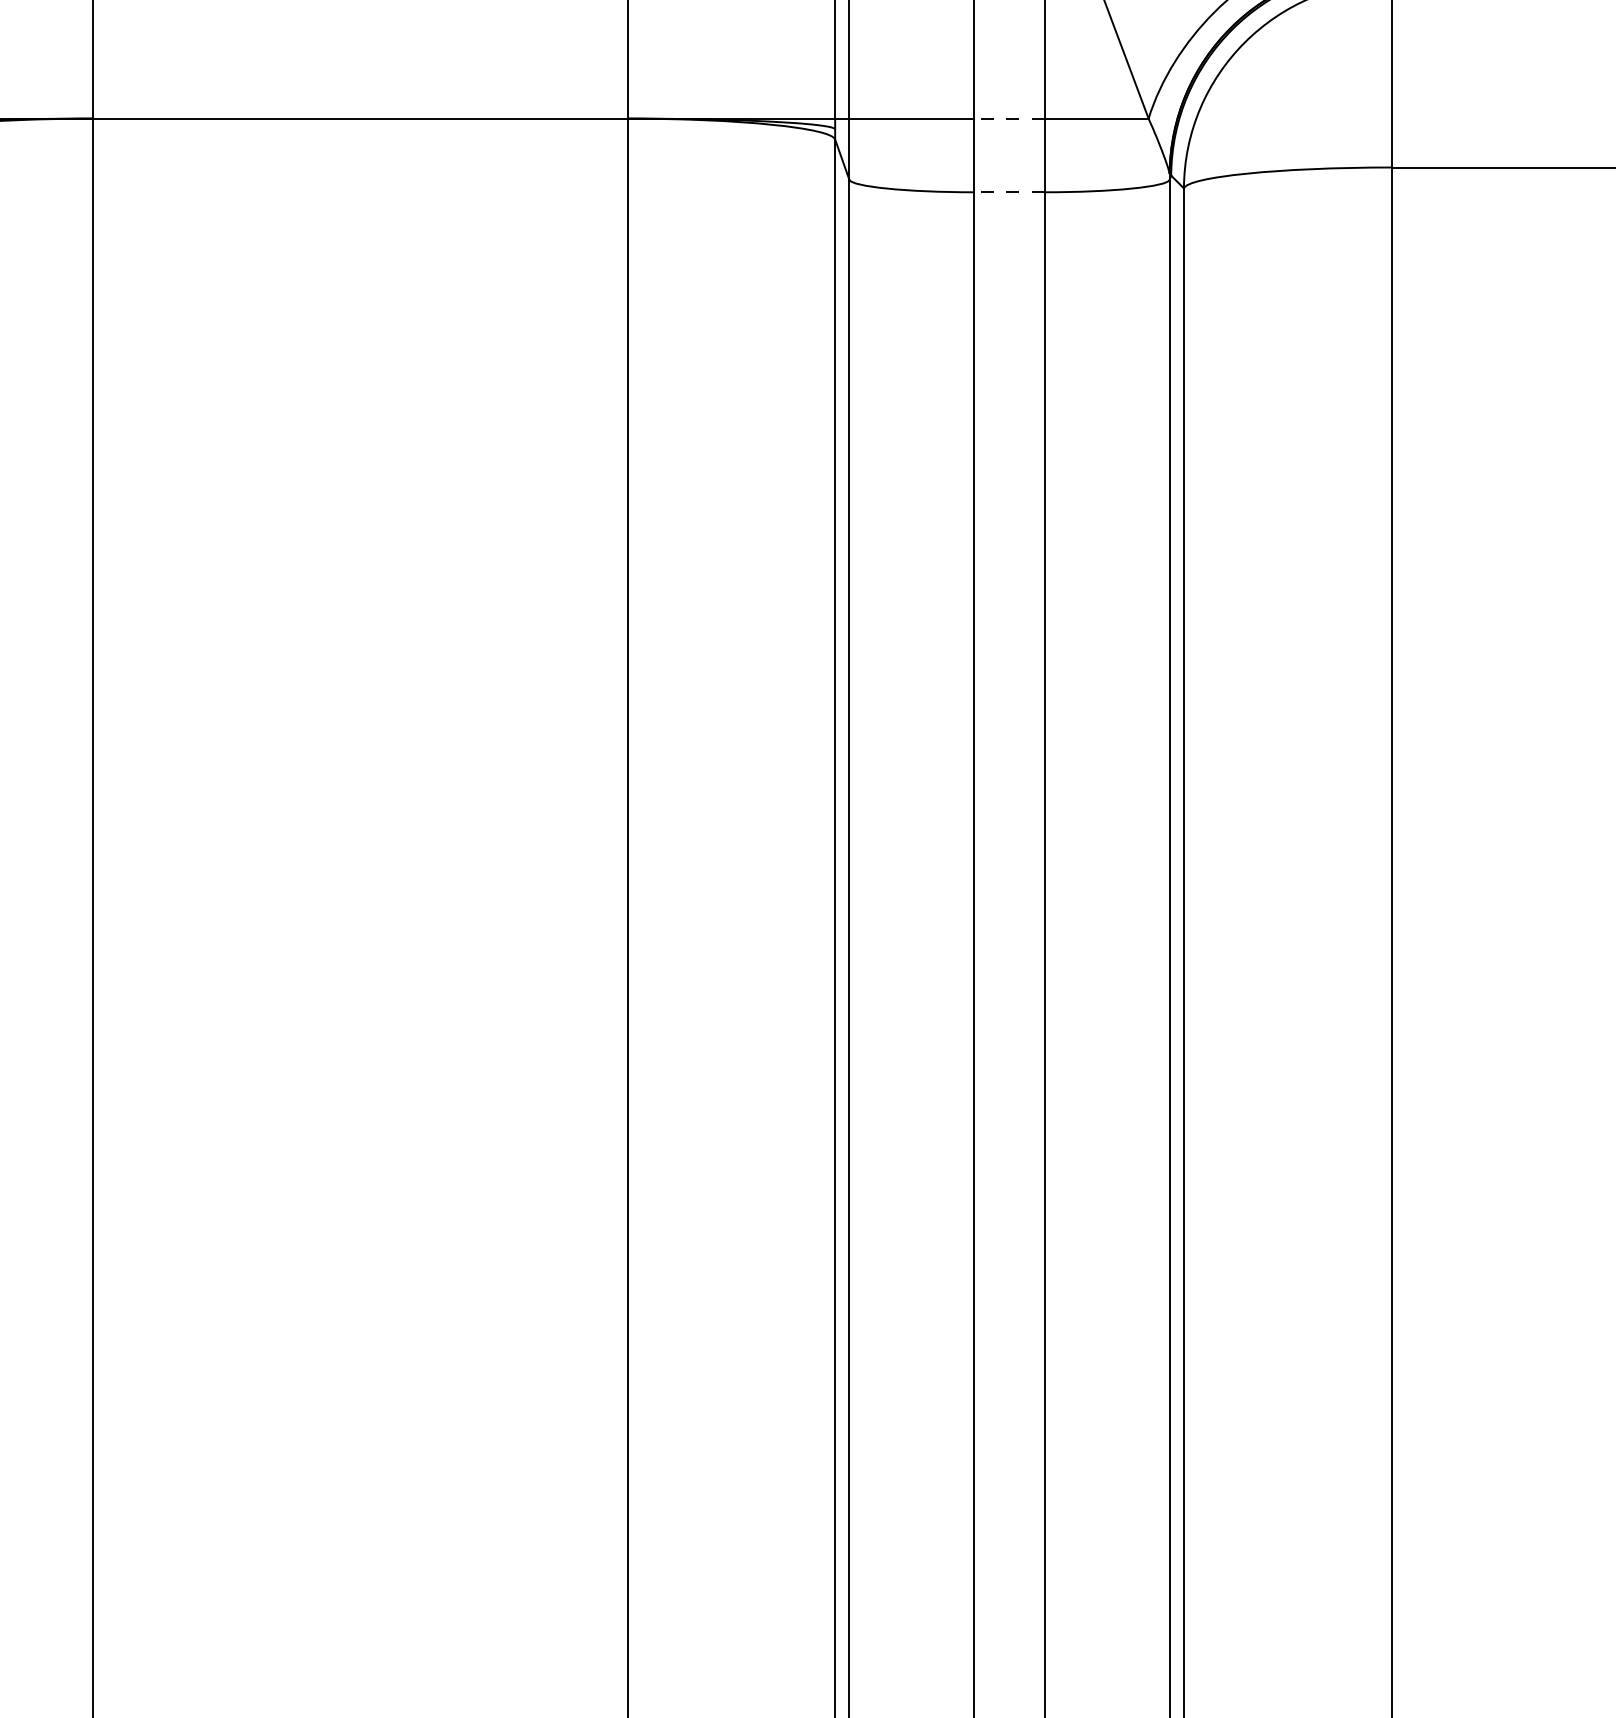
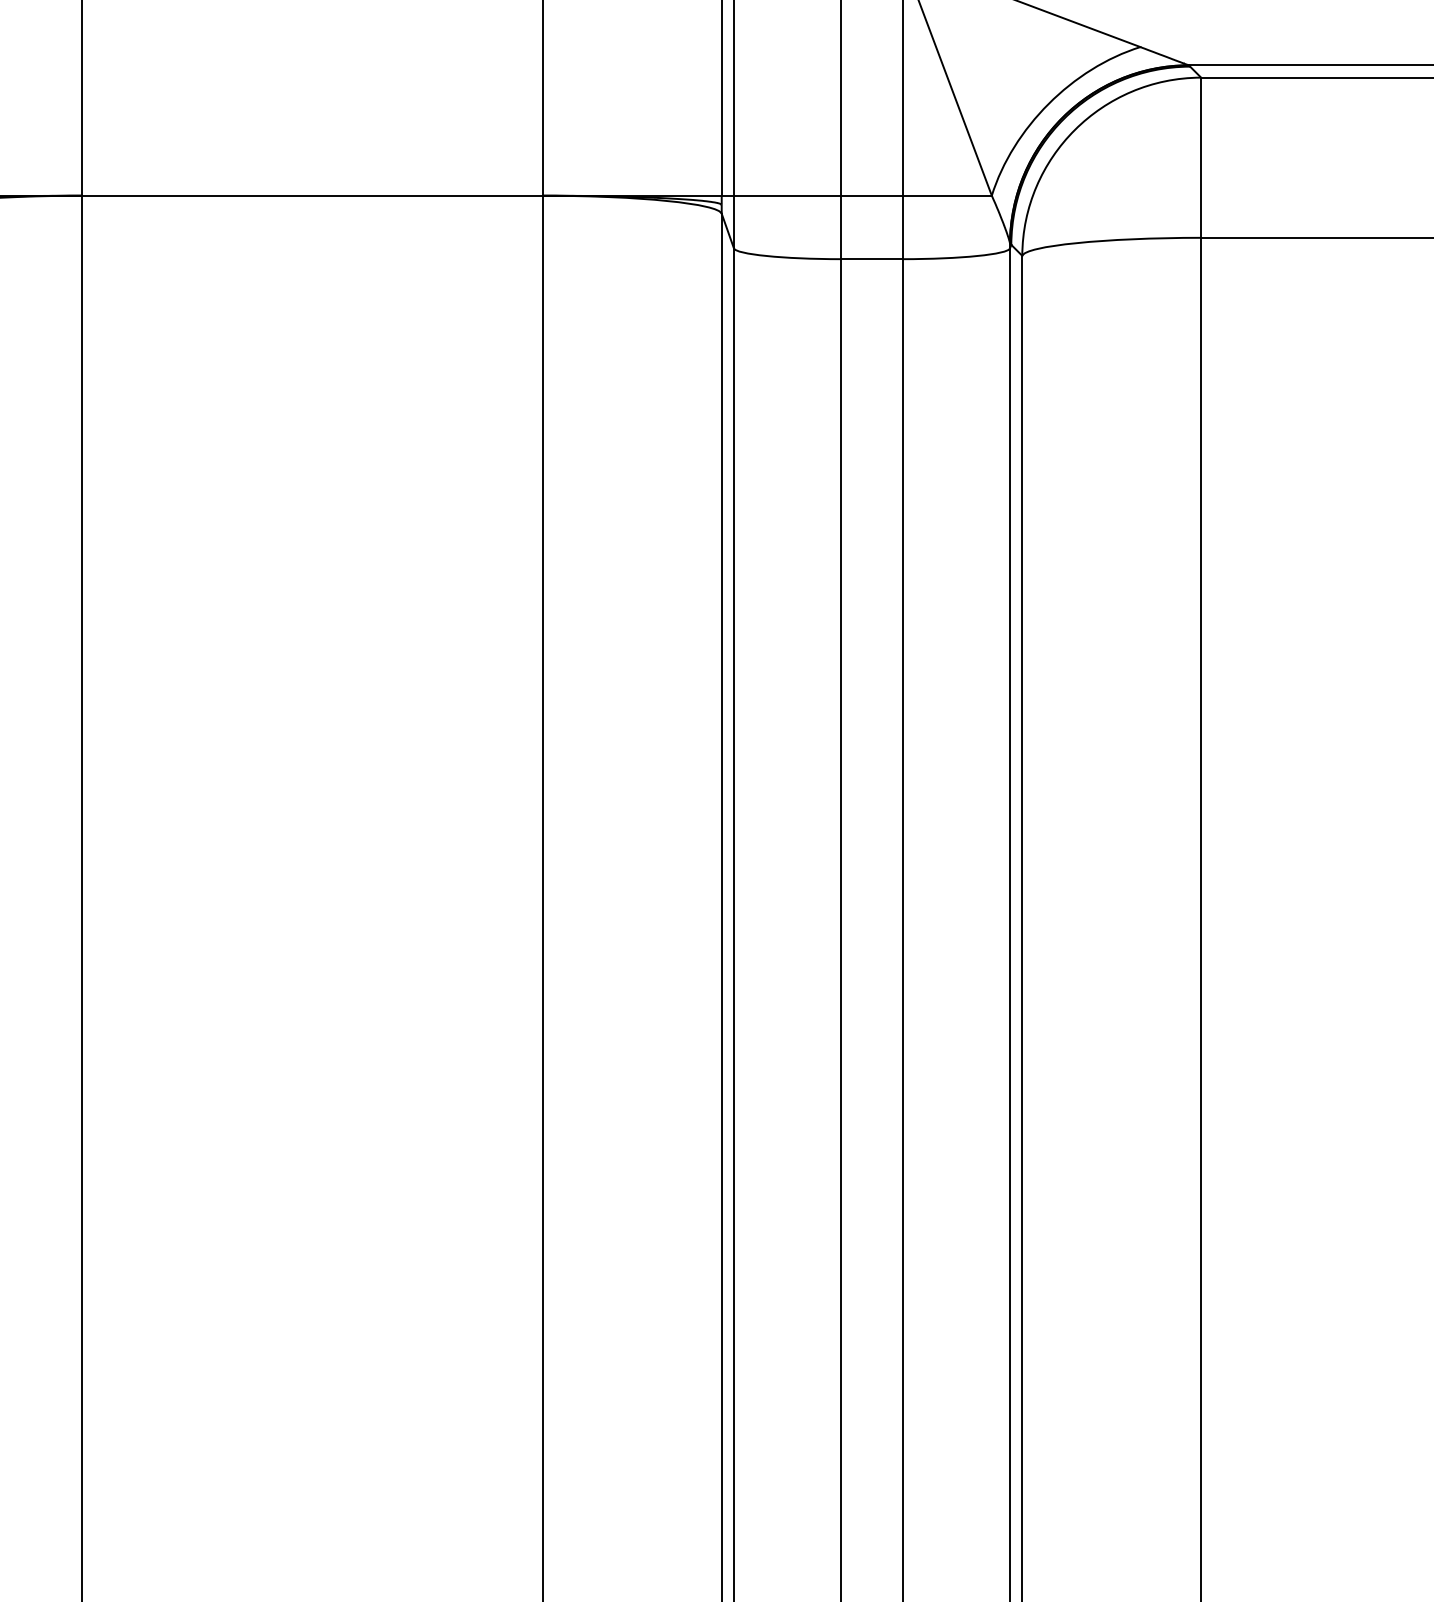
line: (1008, 118) -> (871, 195), dashed -> solid
line: (1008, 192) -> (871, 259), dashed -> solid

